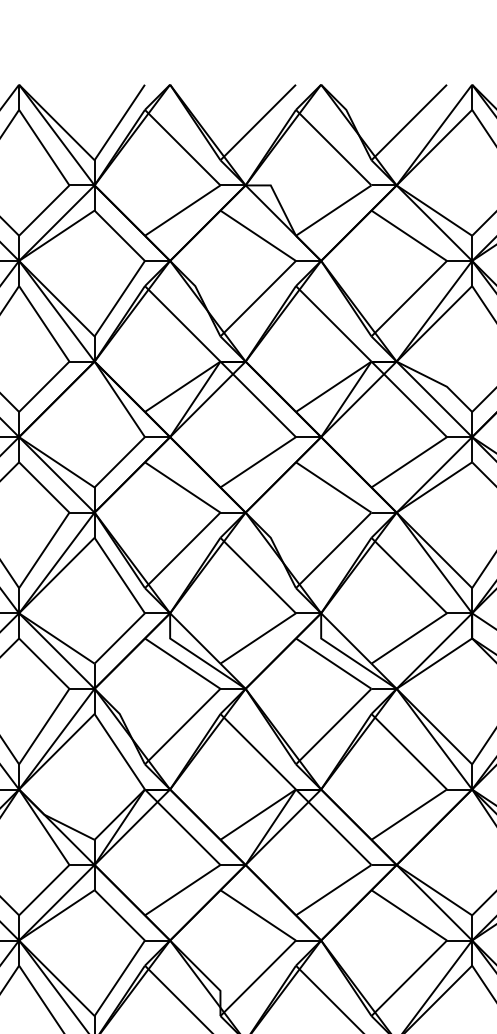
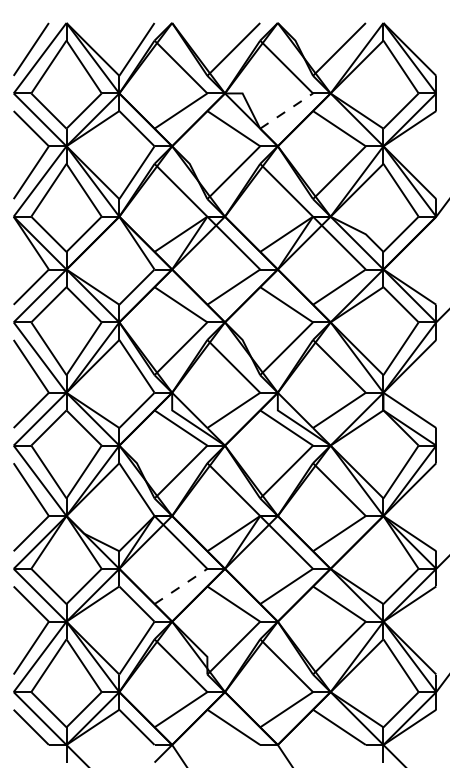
line: (333, 211) -> (286, 111), solid -> dashed
line: (182, 890) -> (180, 586), solid -> dashed

